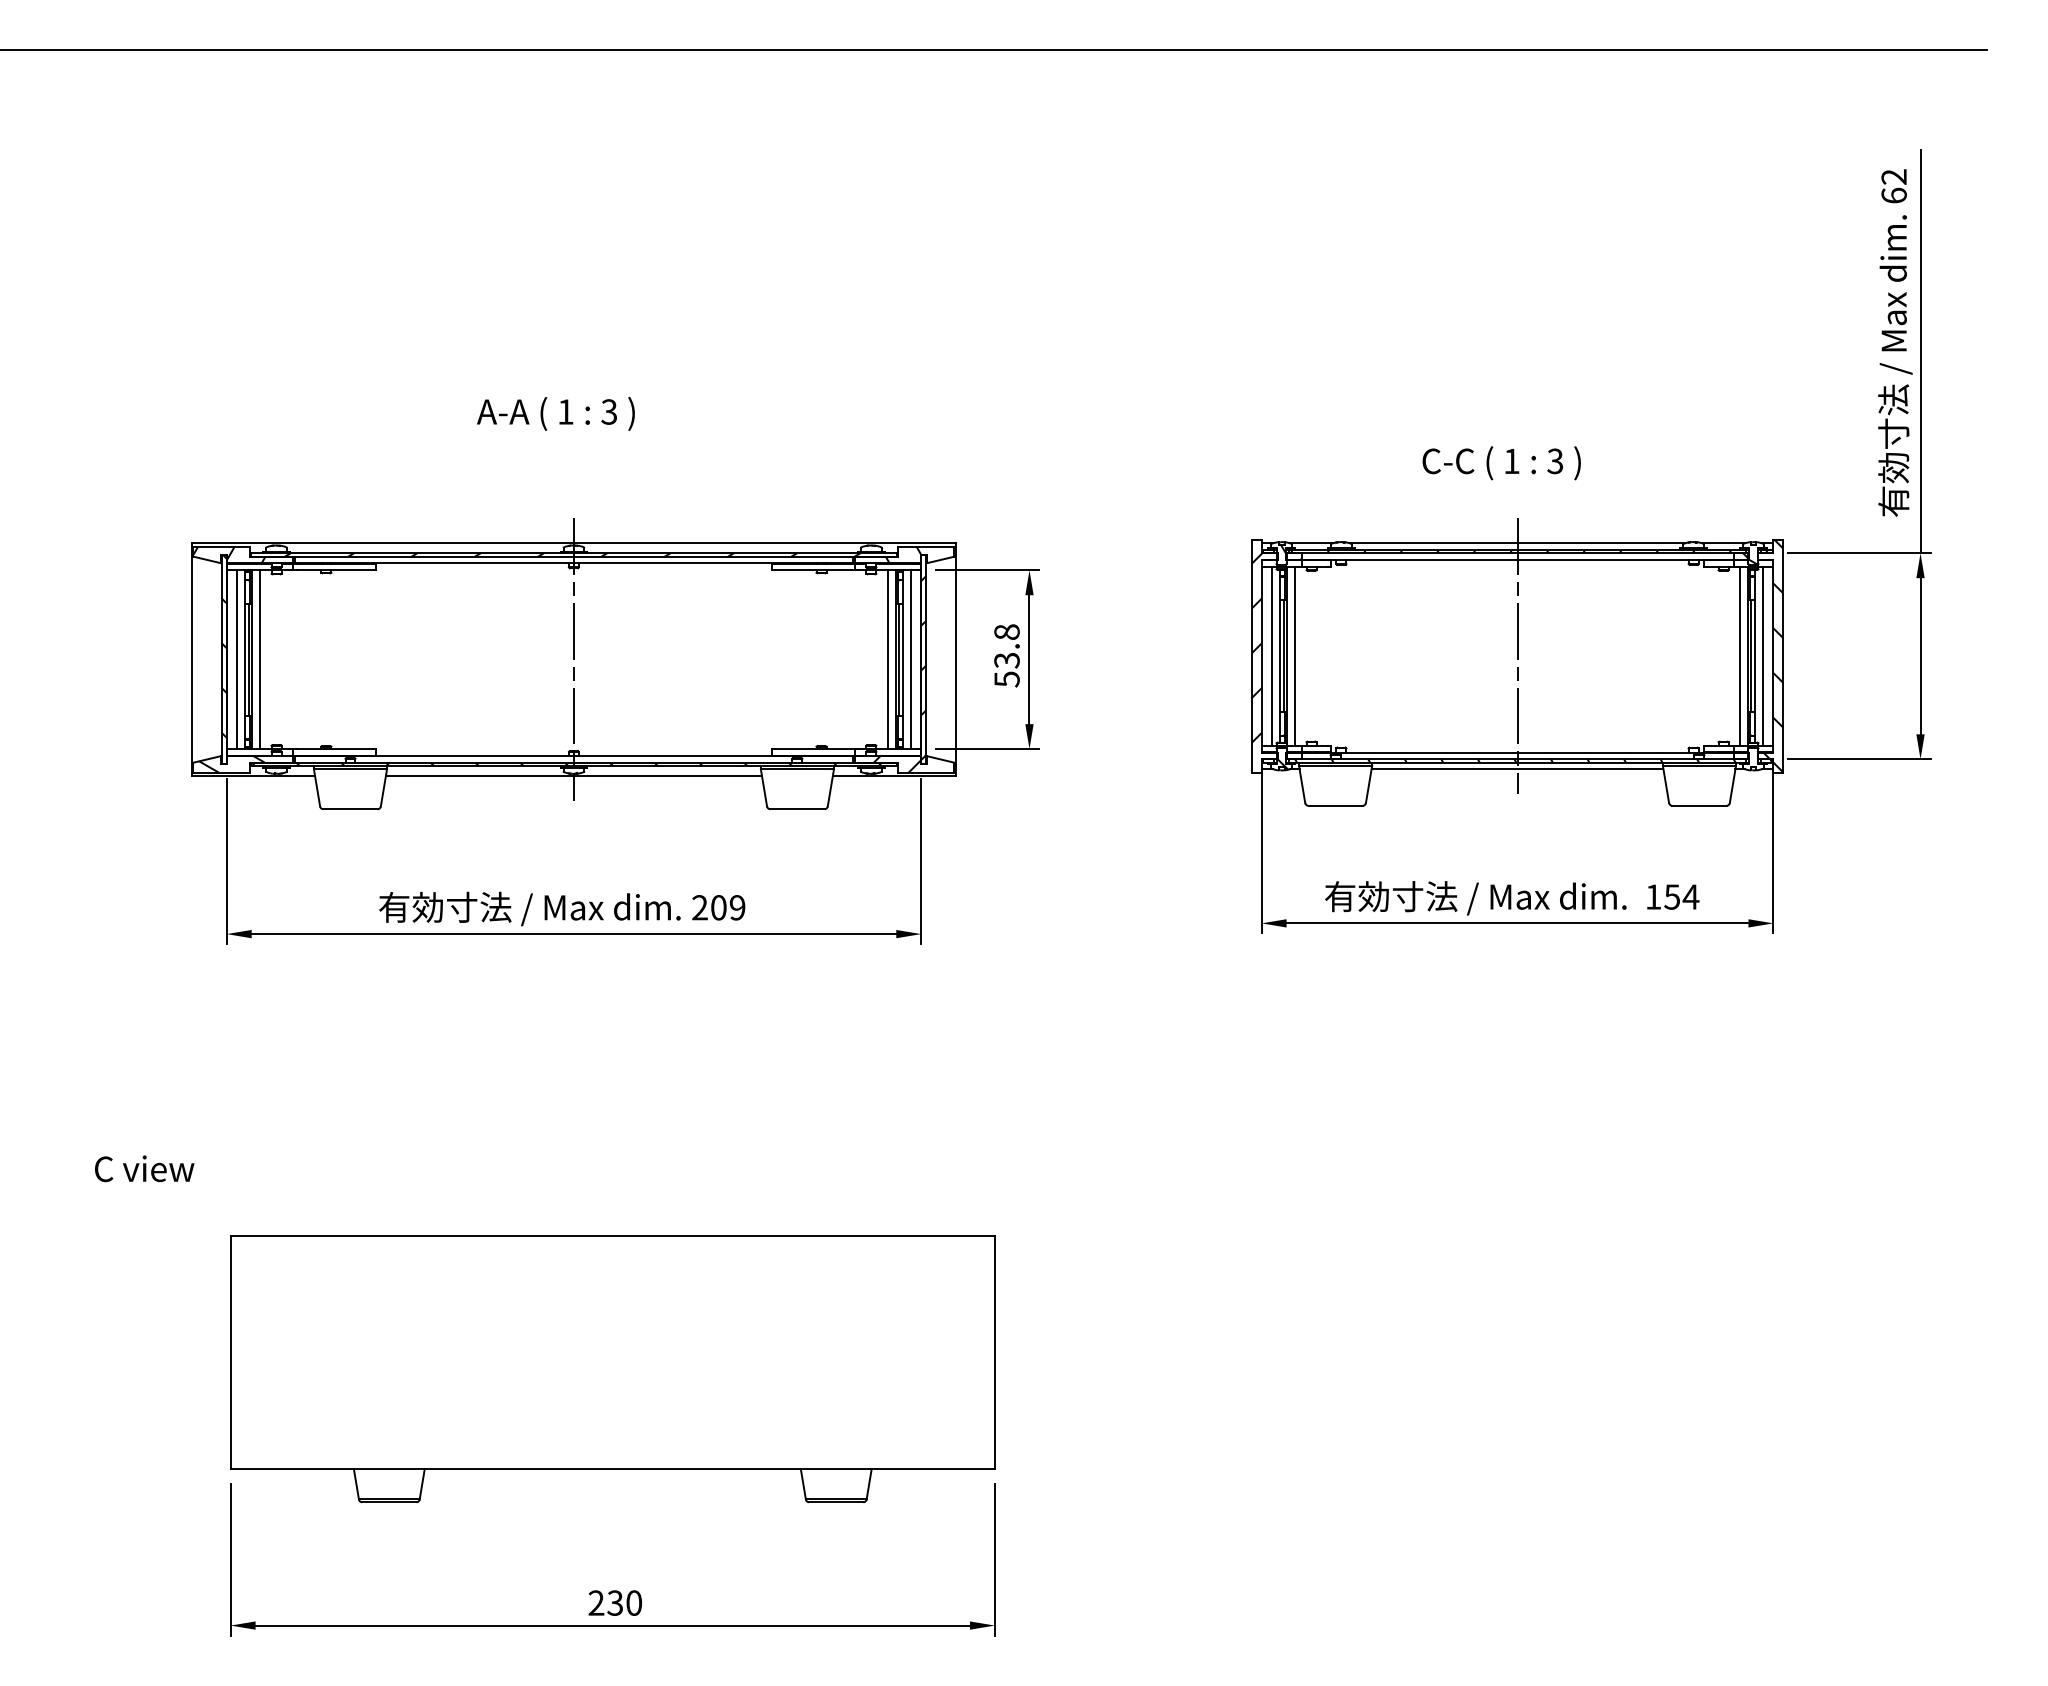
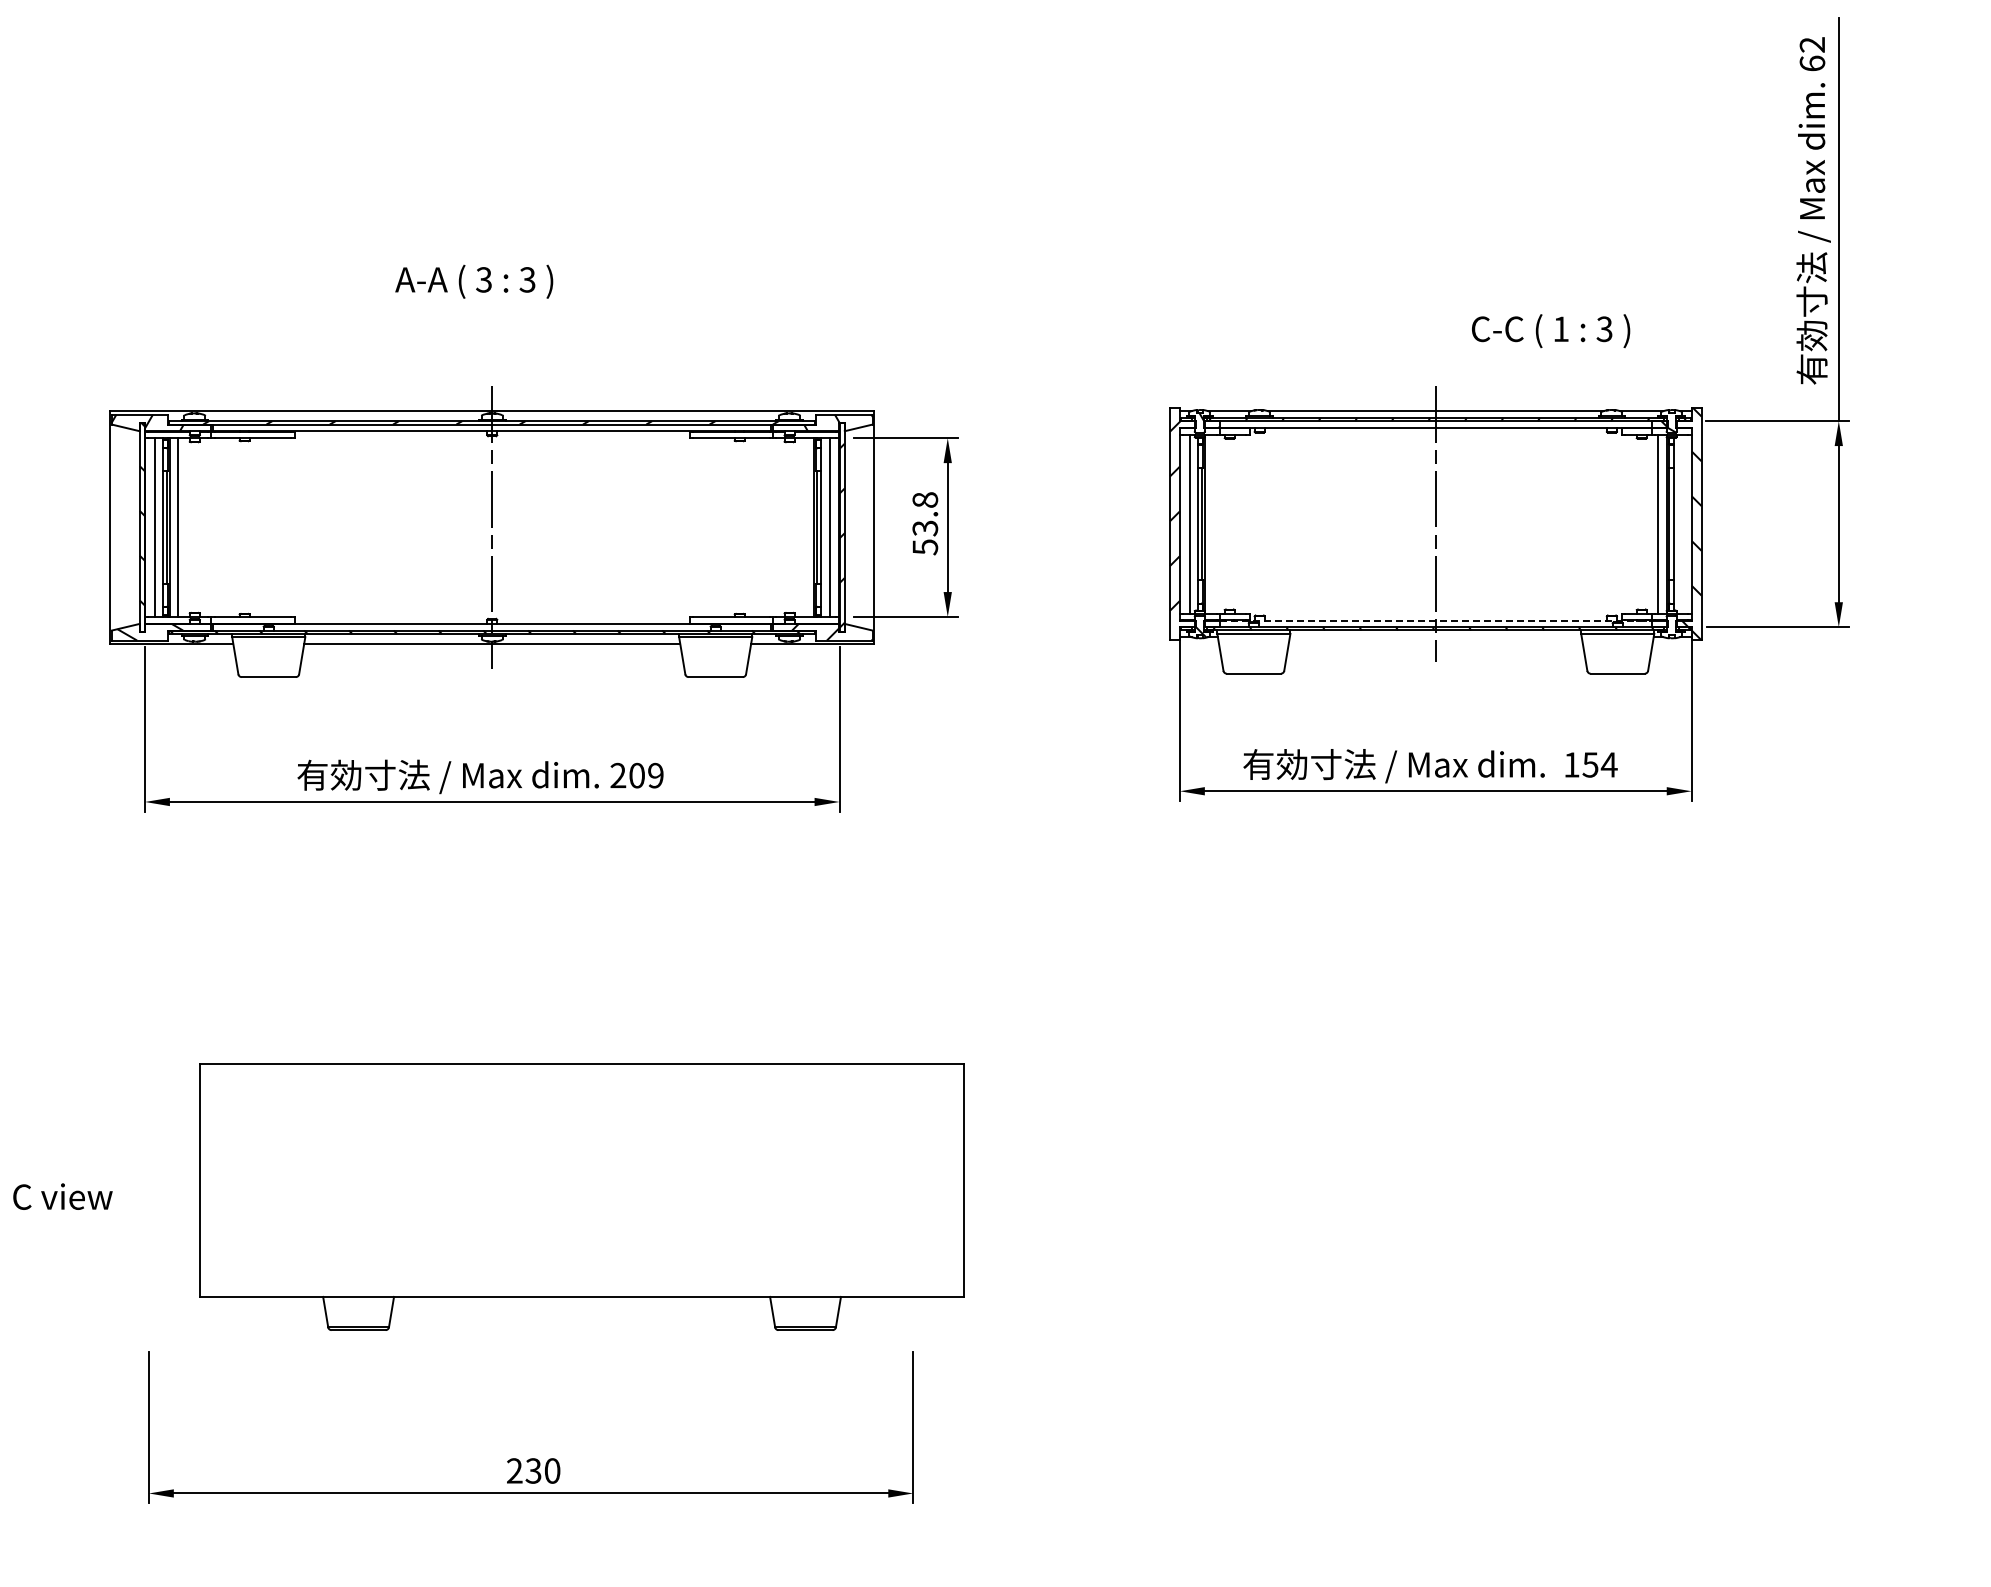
text: (565, 411) -> (483, 279), 1 -> 3
text: (1501, 463) -> (1550, 331), moved
line: (1294, 655) -> (1212, 523), removed
line: (1763, 655) -> (1681, 523), removed
line: (887, 659) -> (805, 527), removed
line: (1517, 752) -> (1435, 620), solid -> dashed
line: (1517, 769) -> (1435, 637), removed
text: (144, 1168) -> (62, 1196), moved
part: (612, 1369) -> (581, 1197), moved

